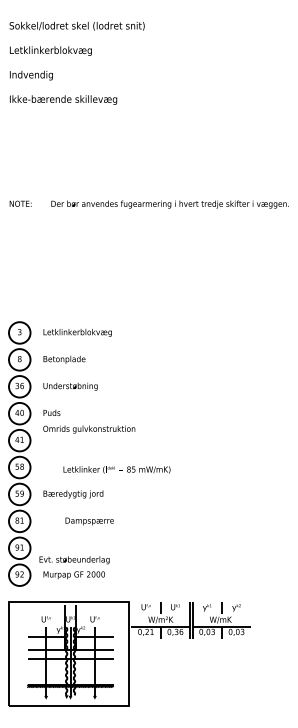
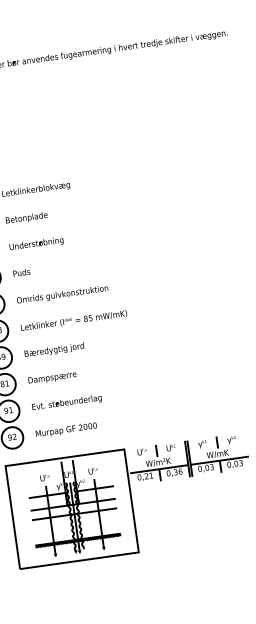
text: (89, 429) -> (62, 294), moved
text: (116, 469) -> (73, 320), moved
text: (89, 521) -> (52, 378), moved
text: (74, 560) -> (66, 403), moved

